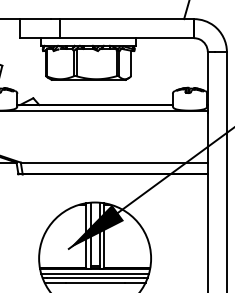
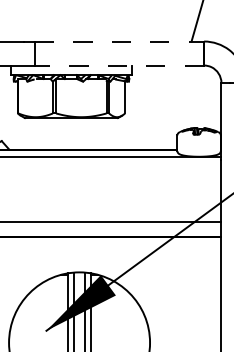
line: (127, 19) -> (120, 41), solid -> dashed
line: (126, 38) -> (119, 65), solid -> dashed

